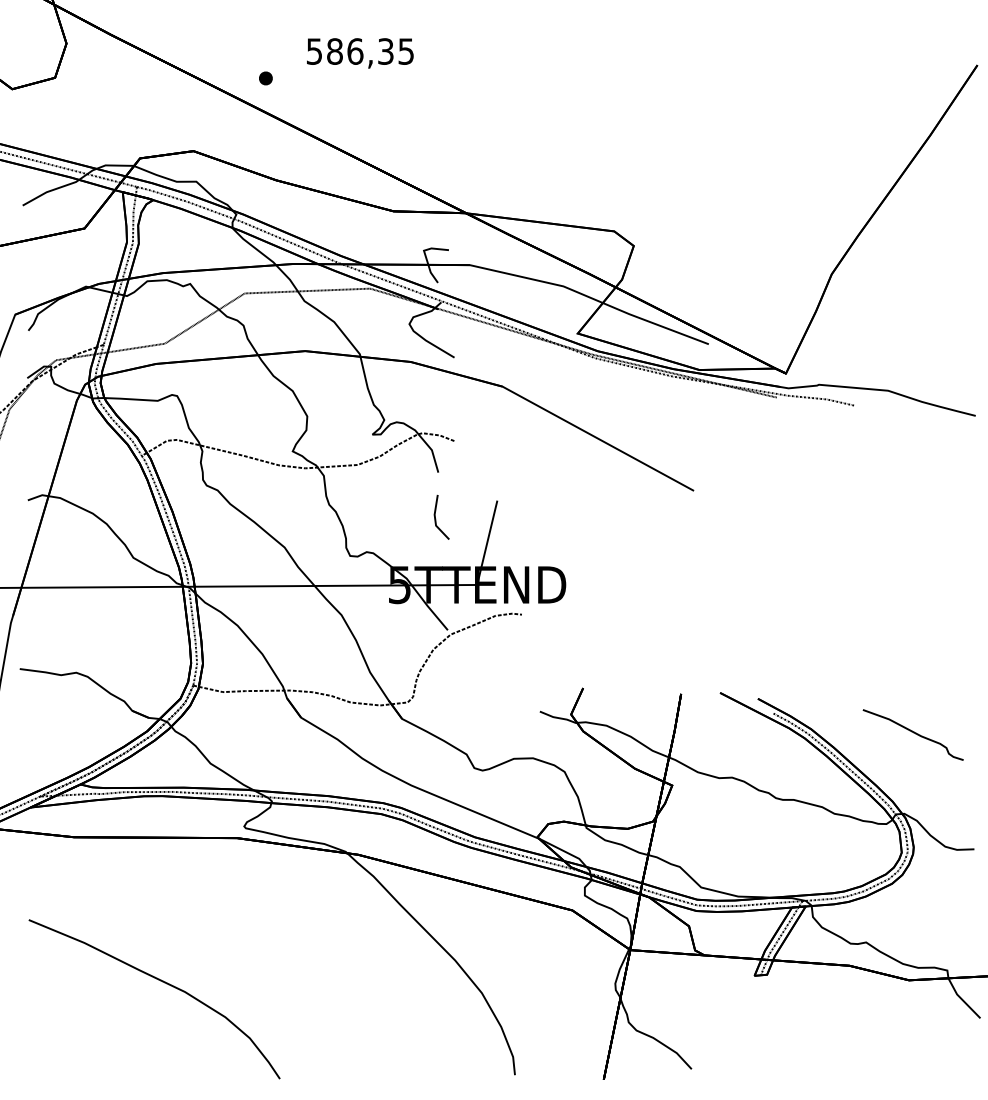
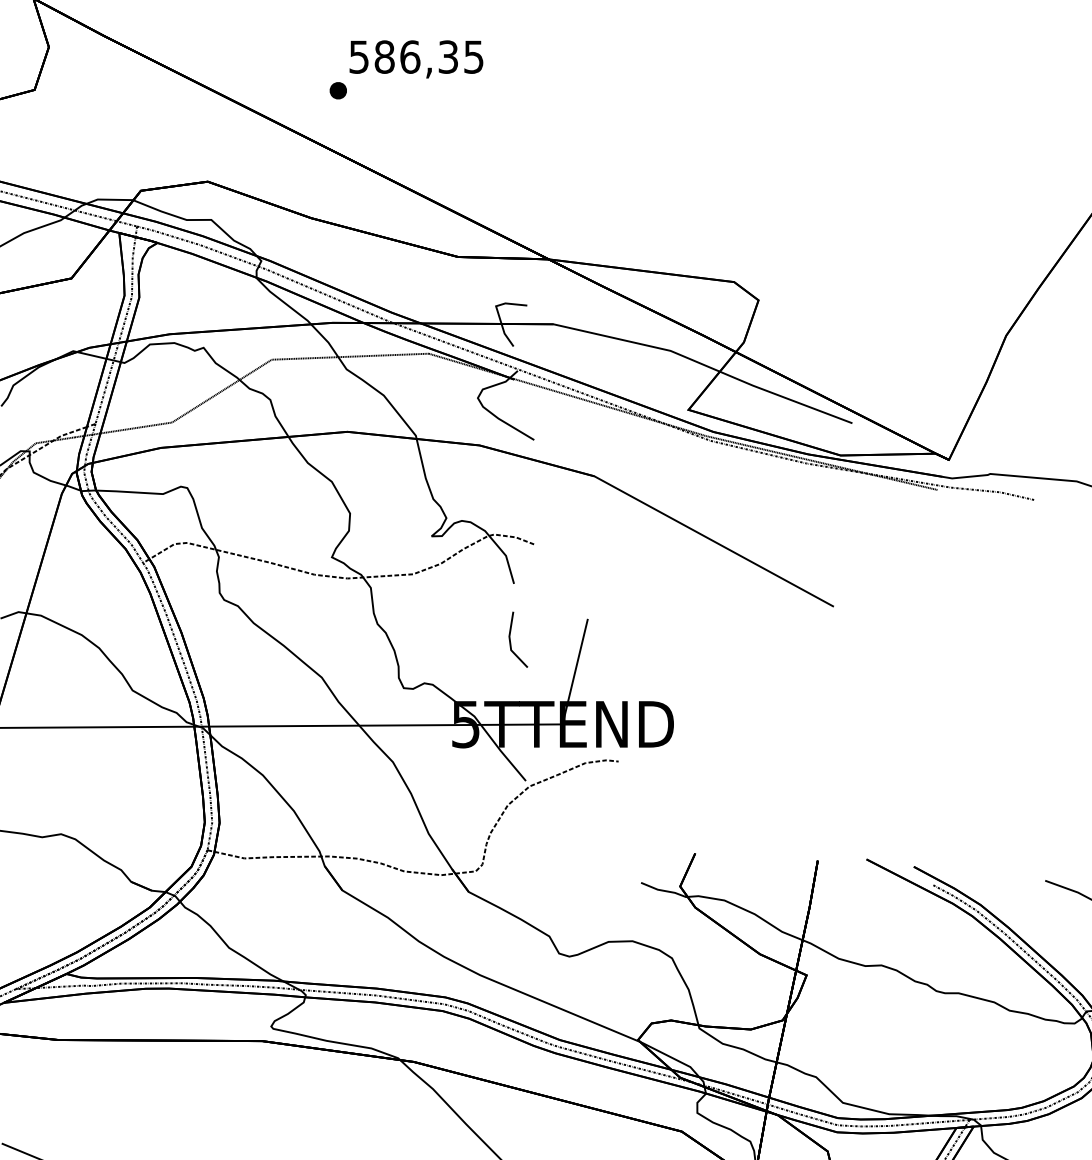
part: (265, 78) -> (337, 90), moved

